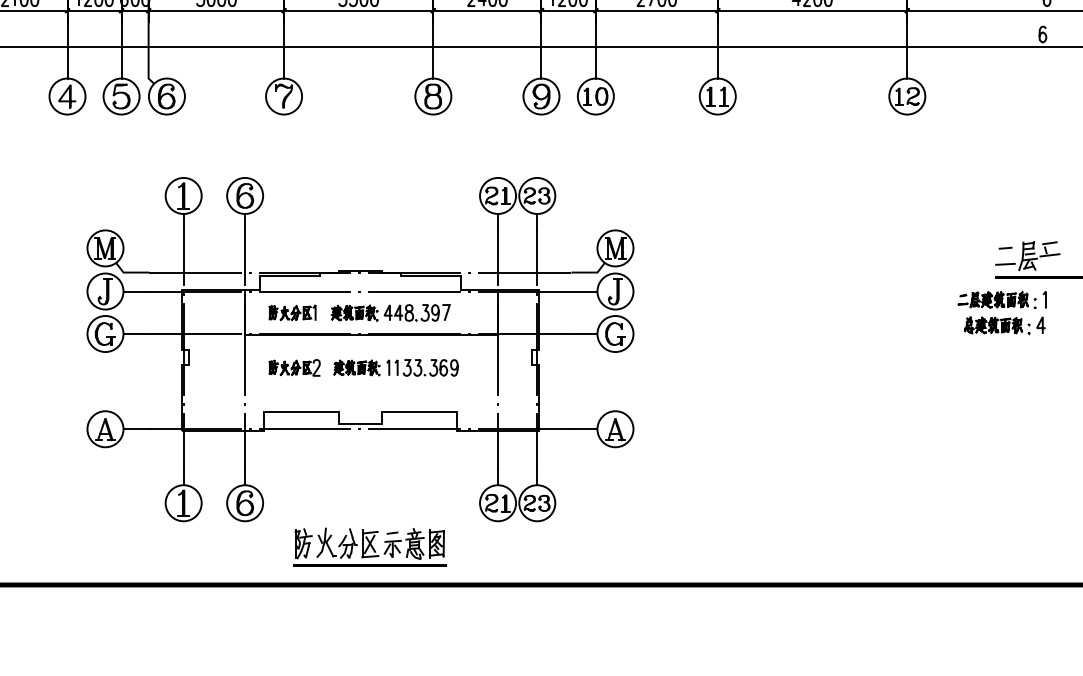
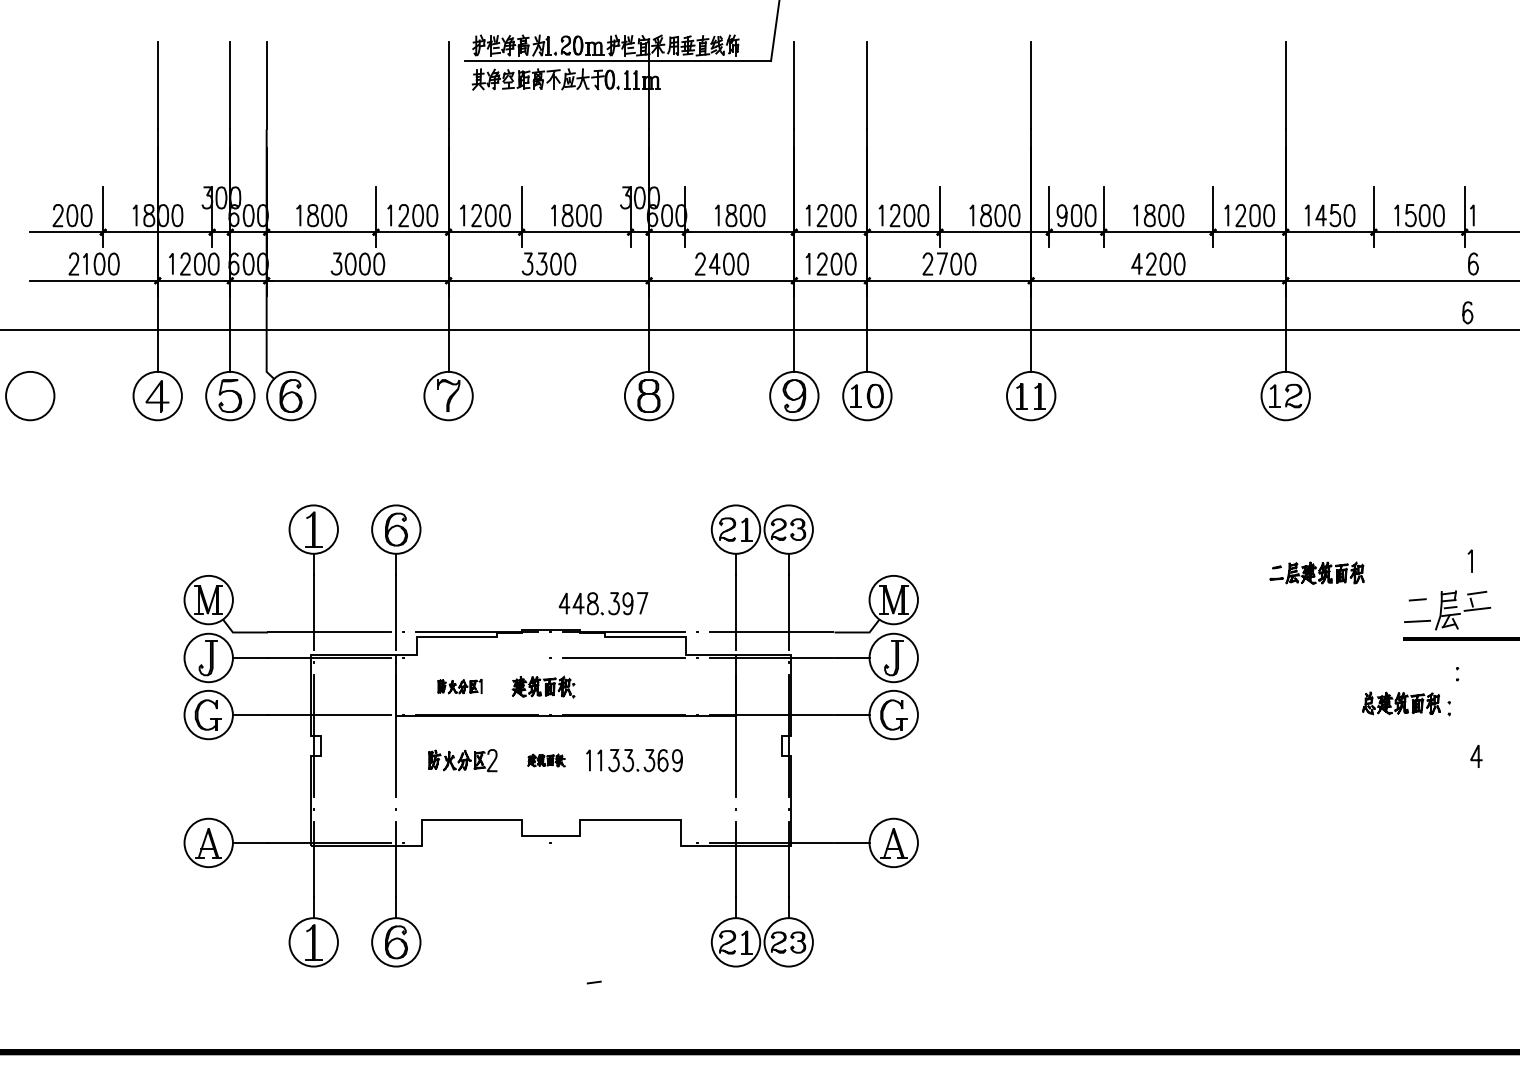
line: (304, 291) -> (476, 657), removed
part: (992, 299) -> (1316, 572), moved
line: (1045, 299) -> (1471, 560), moved
part: (292, 312) -> (459, 686), size x0.7
part: (417, 312) -> (603, 603), moved
line: (1041, 324) -> (1477, 755), moved
part: (356, 367) -> (546, 760), size x0.6
line: (304, 428) -> (476, 842), removed
line: (414, 428) -> (623, 842), removed
part: (369, 547) -> (563, 1001), removed

